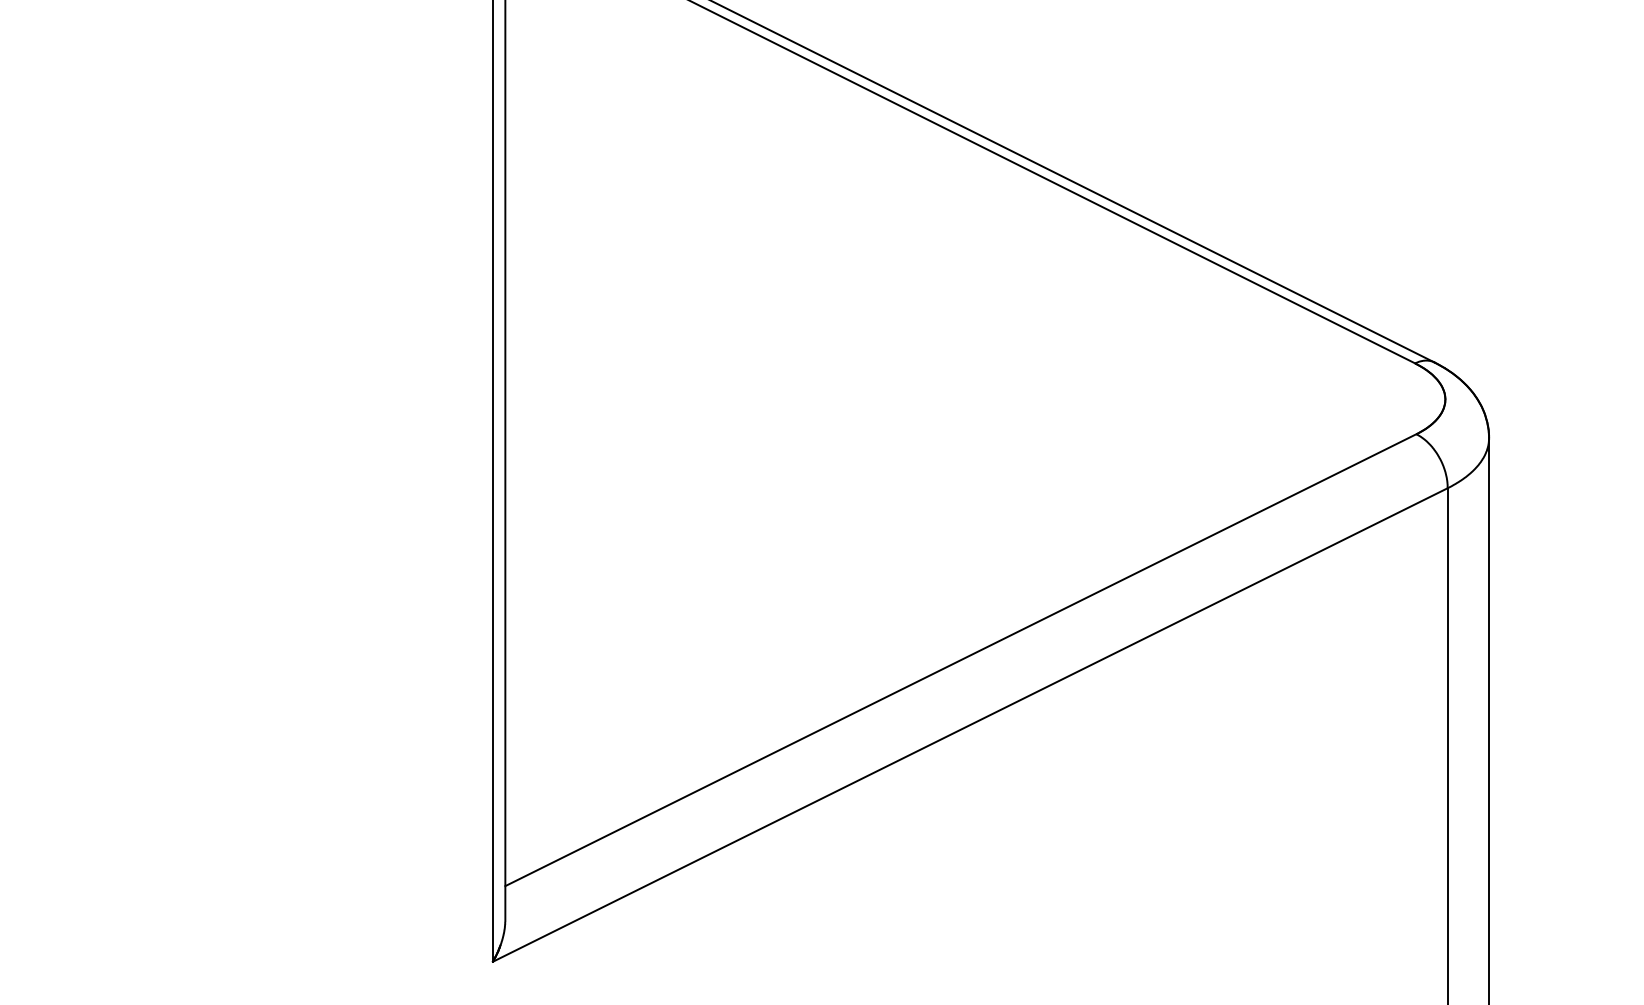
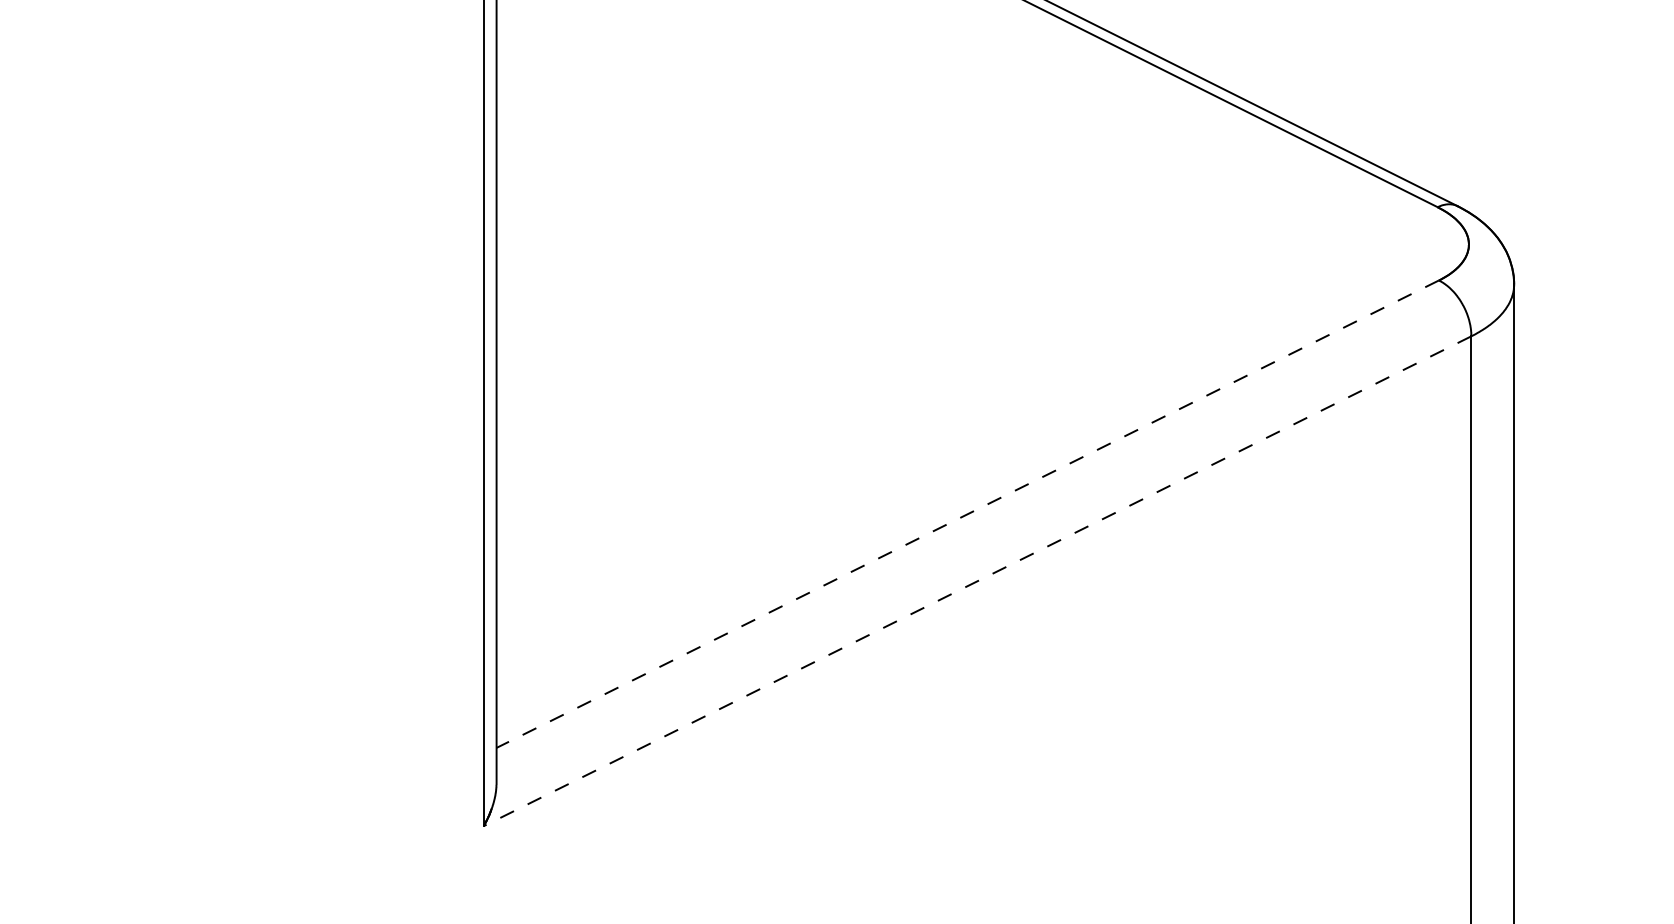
line: (960, 660) -> (967, 514), solid -> dashed
line: (970, 725) -> (977, 581), solid -> dashed

